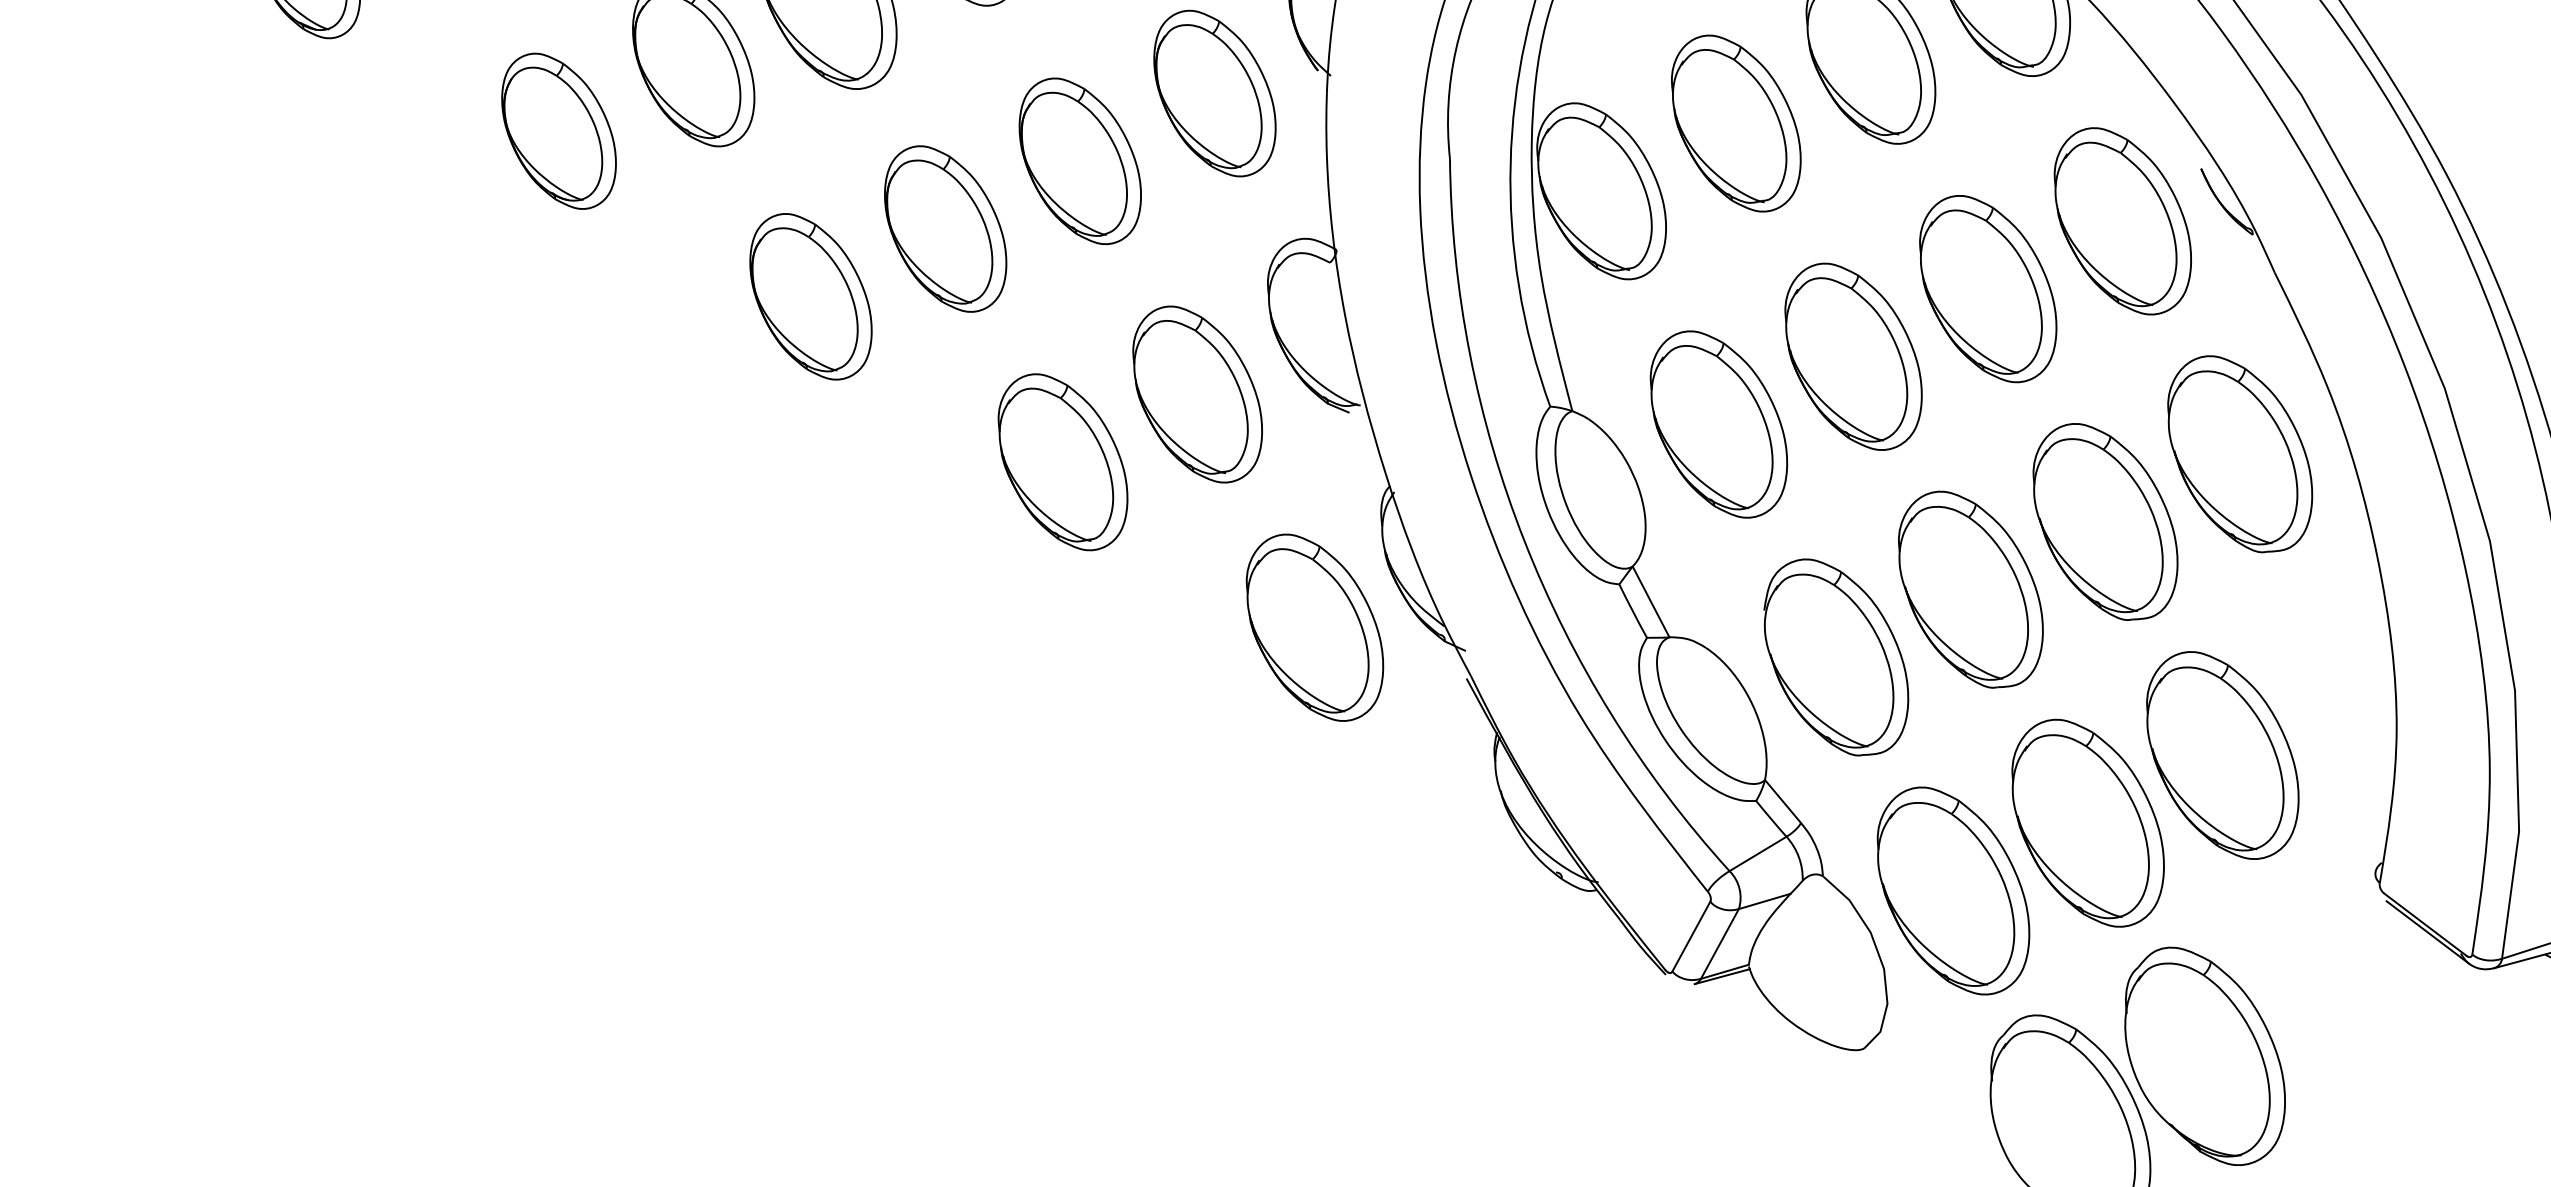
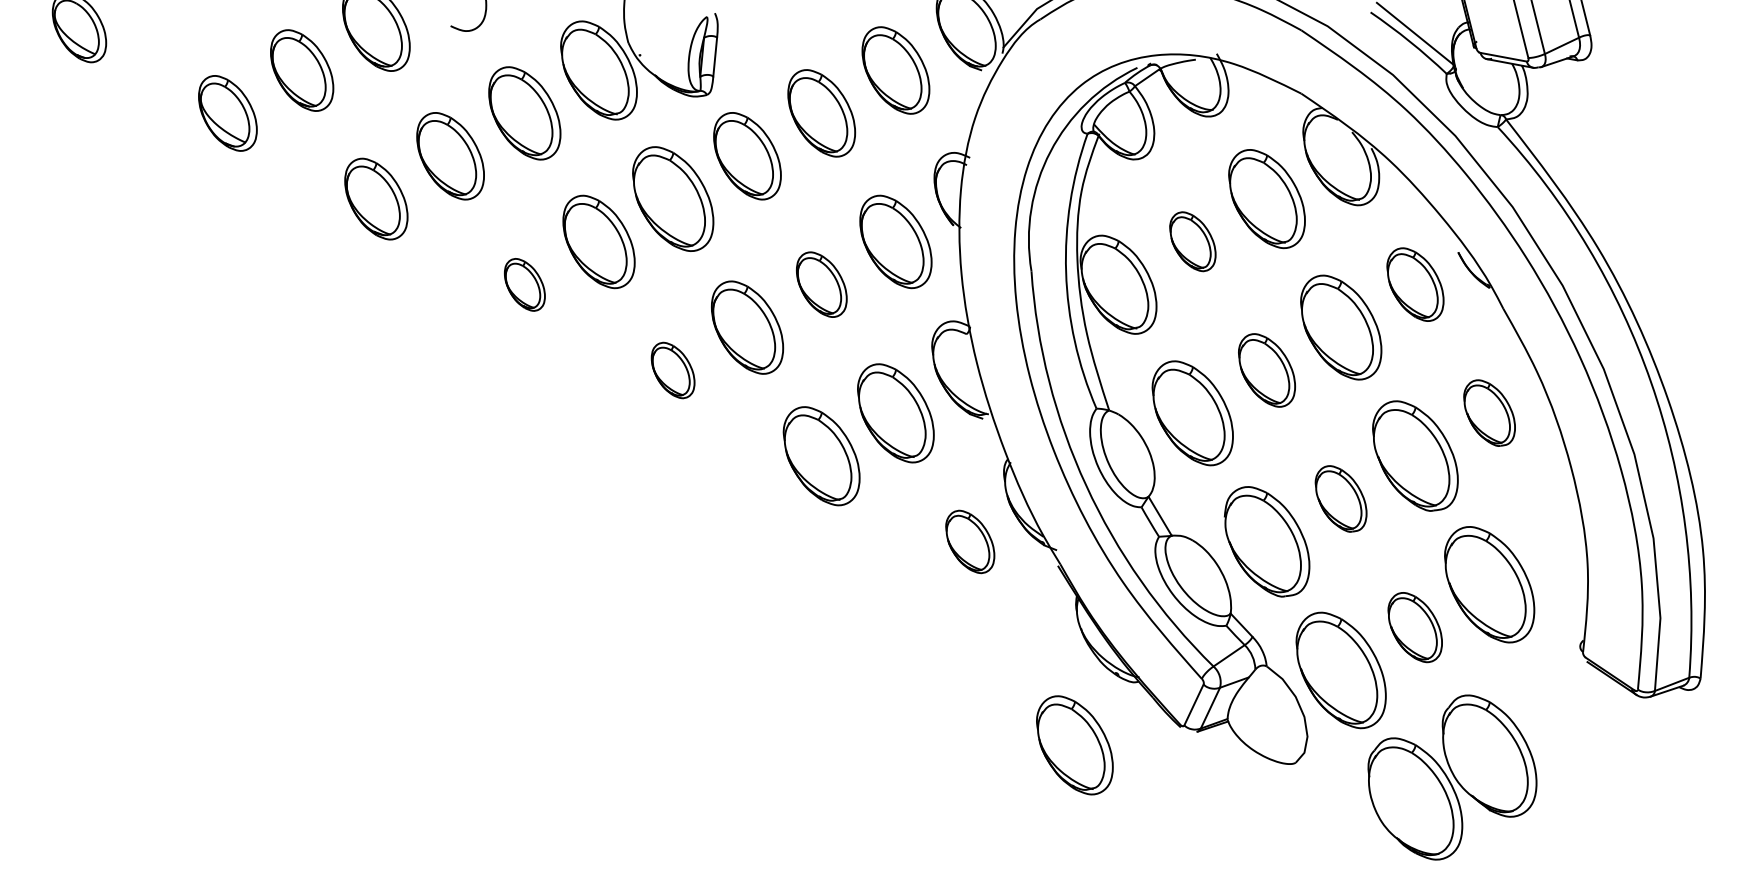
part: (1735, 122) -> (1192, 241), size x0.6
part: (558, 130) -> (524, 284), size x0.6
part: (1079, 160) -> (821, 284), size x0.7
part: (2122, 220) -> (1415, 284), size x0.7
part: (809, 296) -> (672, 370), size x0.6
part: (1852, 356) -> (1266, 370), size x0.7
part: (2239, 453) -> (1489, 412), size x0.6
part: (1969, 589) -> (1340, 498), size x0.6
part: (1315, 627) -> (970, 541), size x0.6
part: (2086, 822) -> (1414, 627), size x0.6
part: (1477, 995) -> (1074, 745), added

